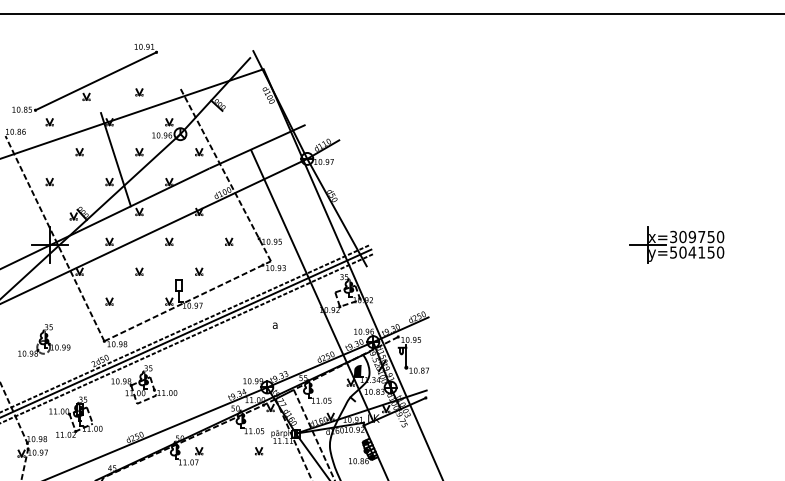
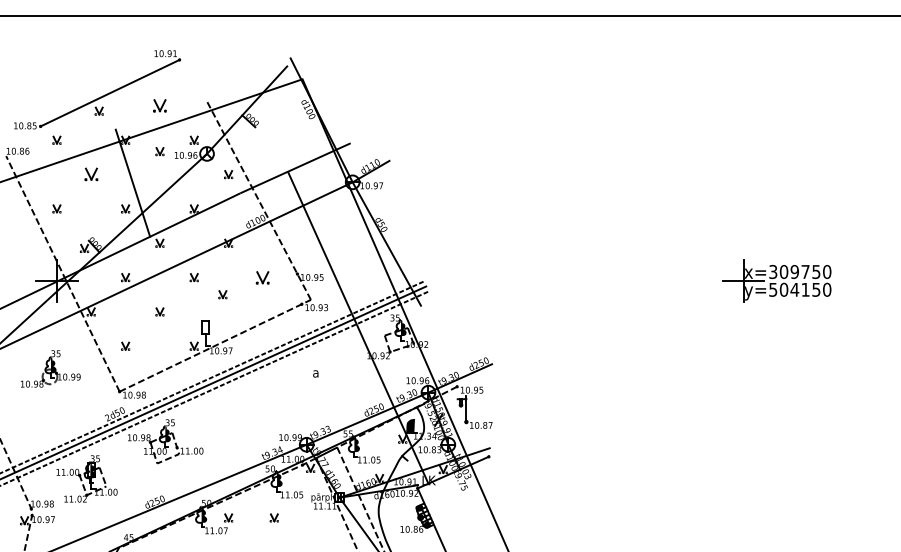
part: (139, 92) -> (160, 106), size x1.6
part: (79, 152) -> (91, 174), size x1.6
part: (139, 152) -> (160, 151), moved
part: (229, 241) -> (263, 277), size x1.6
part: (199, 271) -> (223, 294), moved
part: (44, 340) -> (50, 369), moved
part: (259, 451) -> (274, 518), moved

